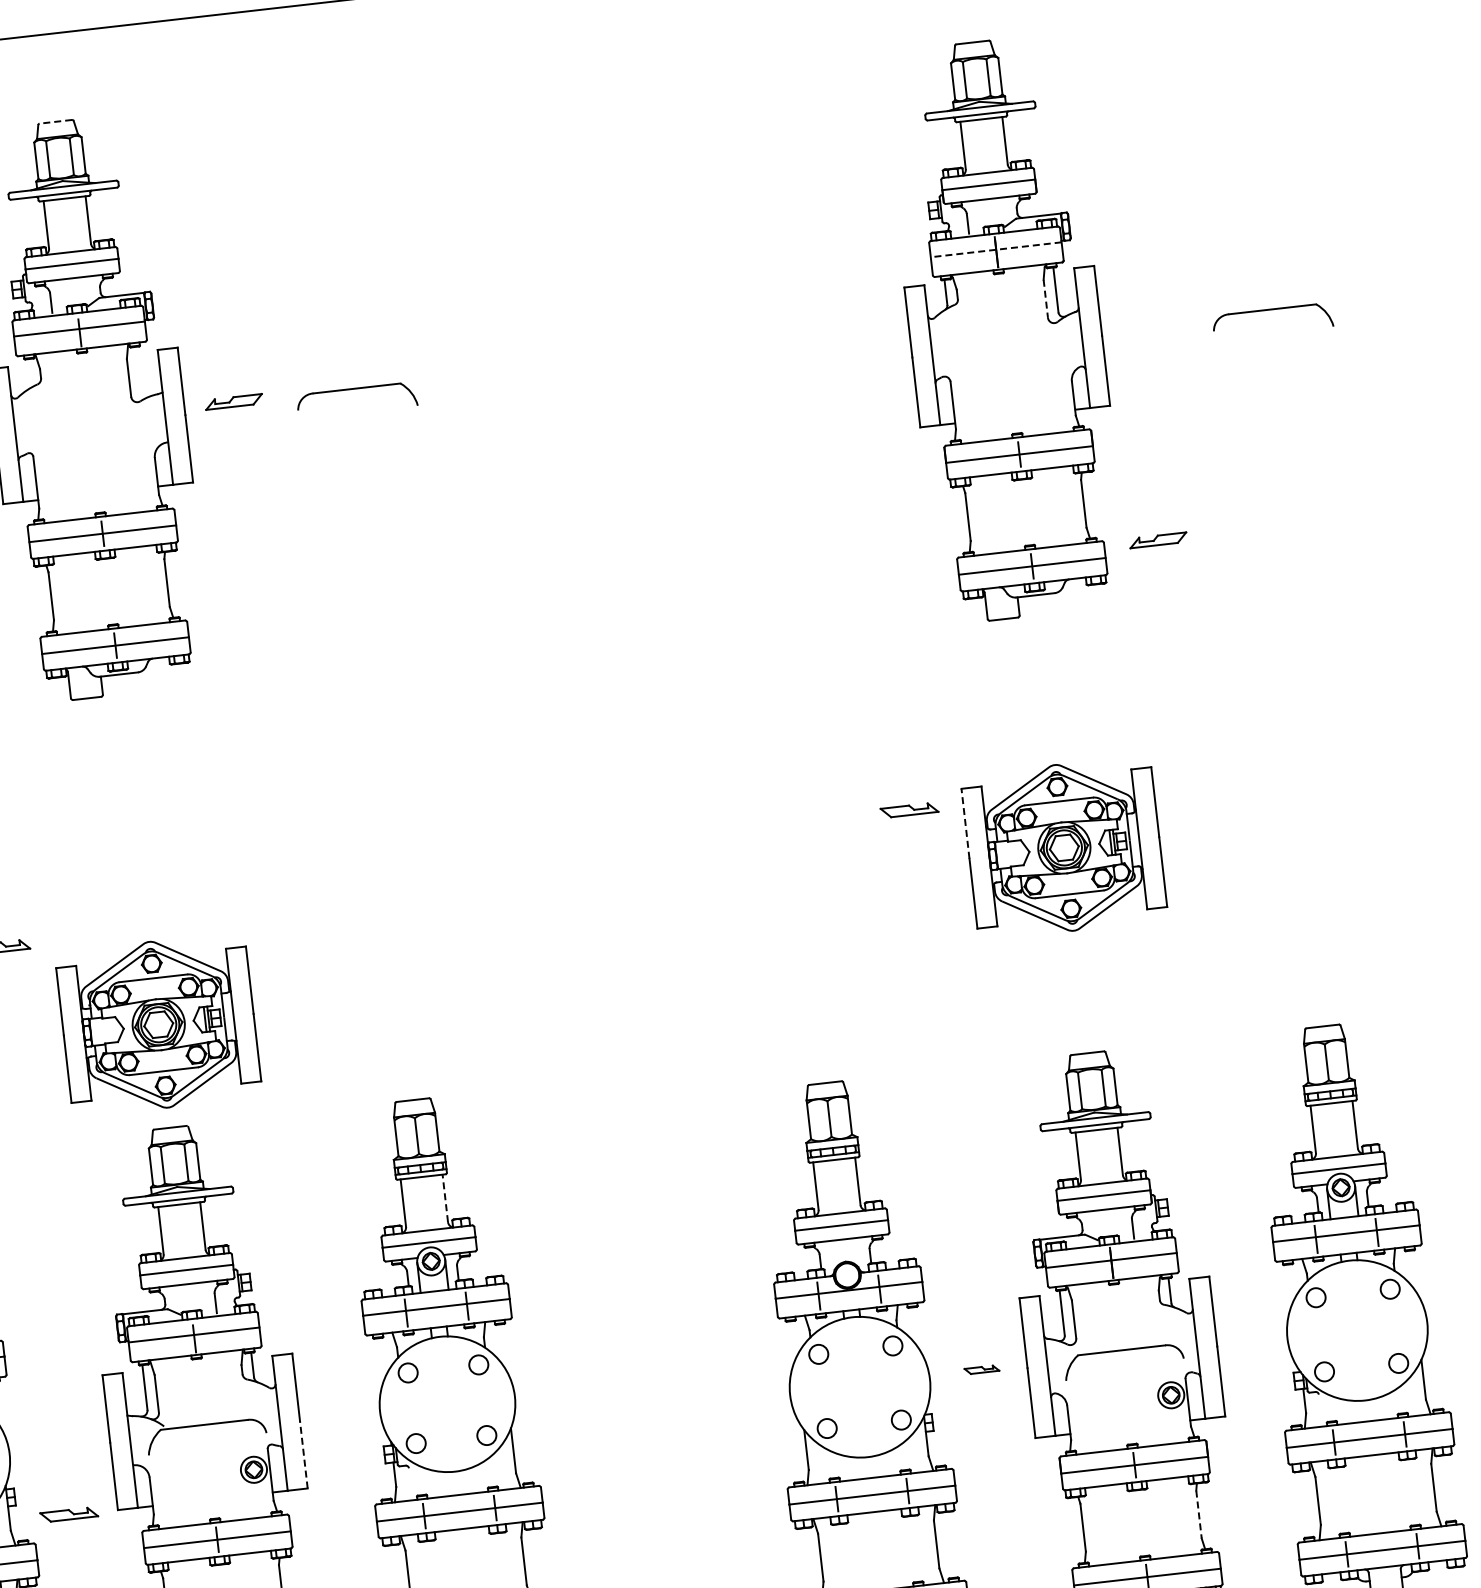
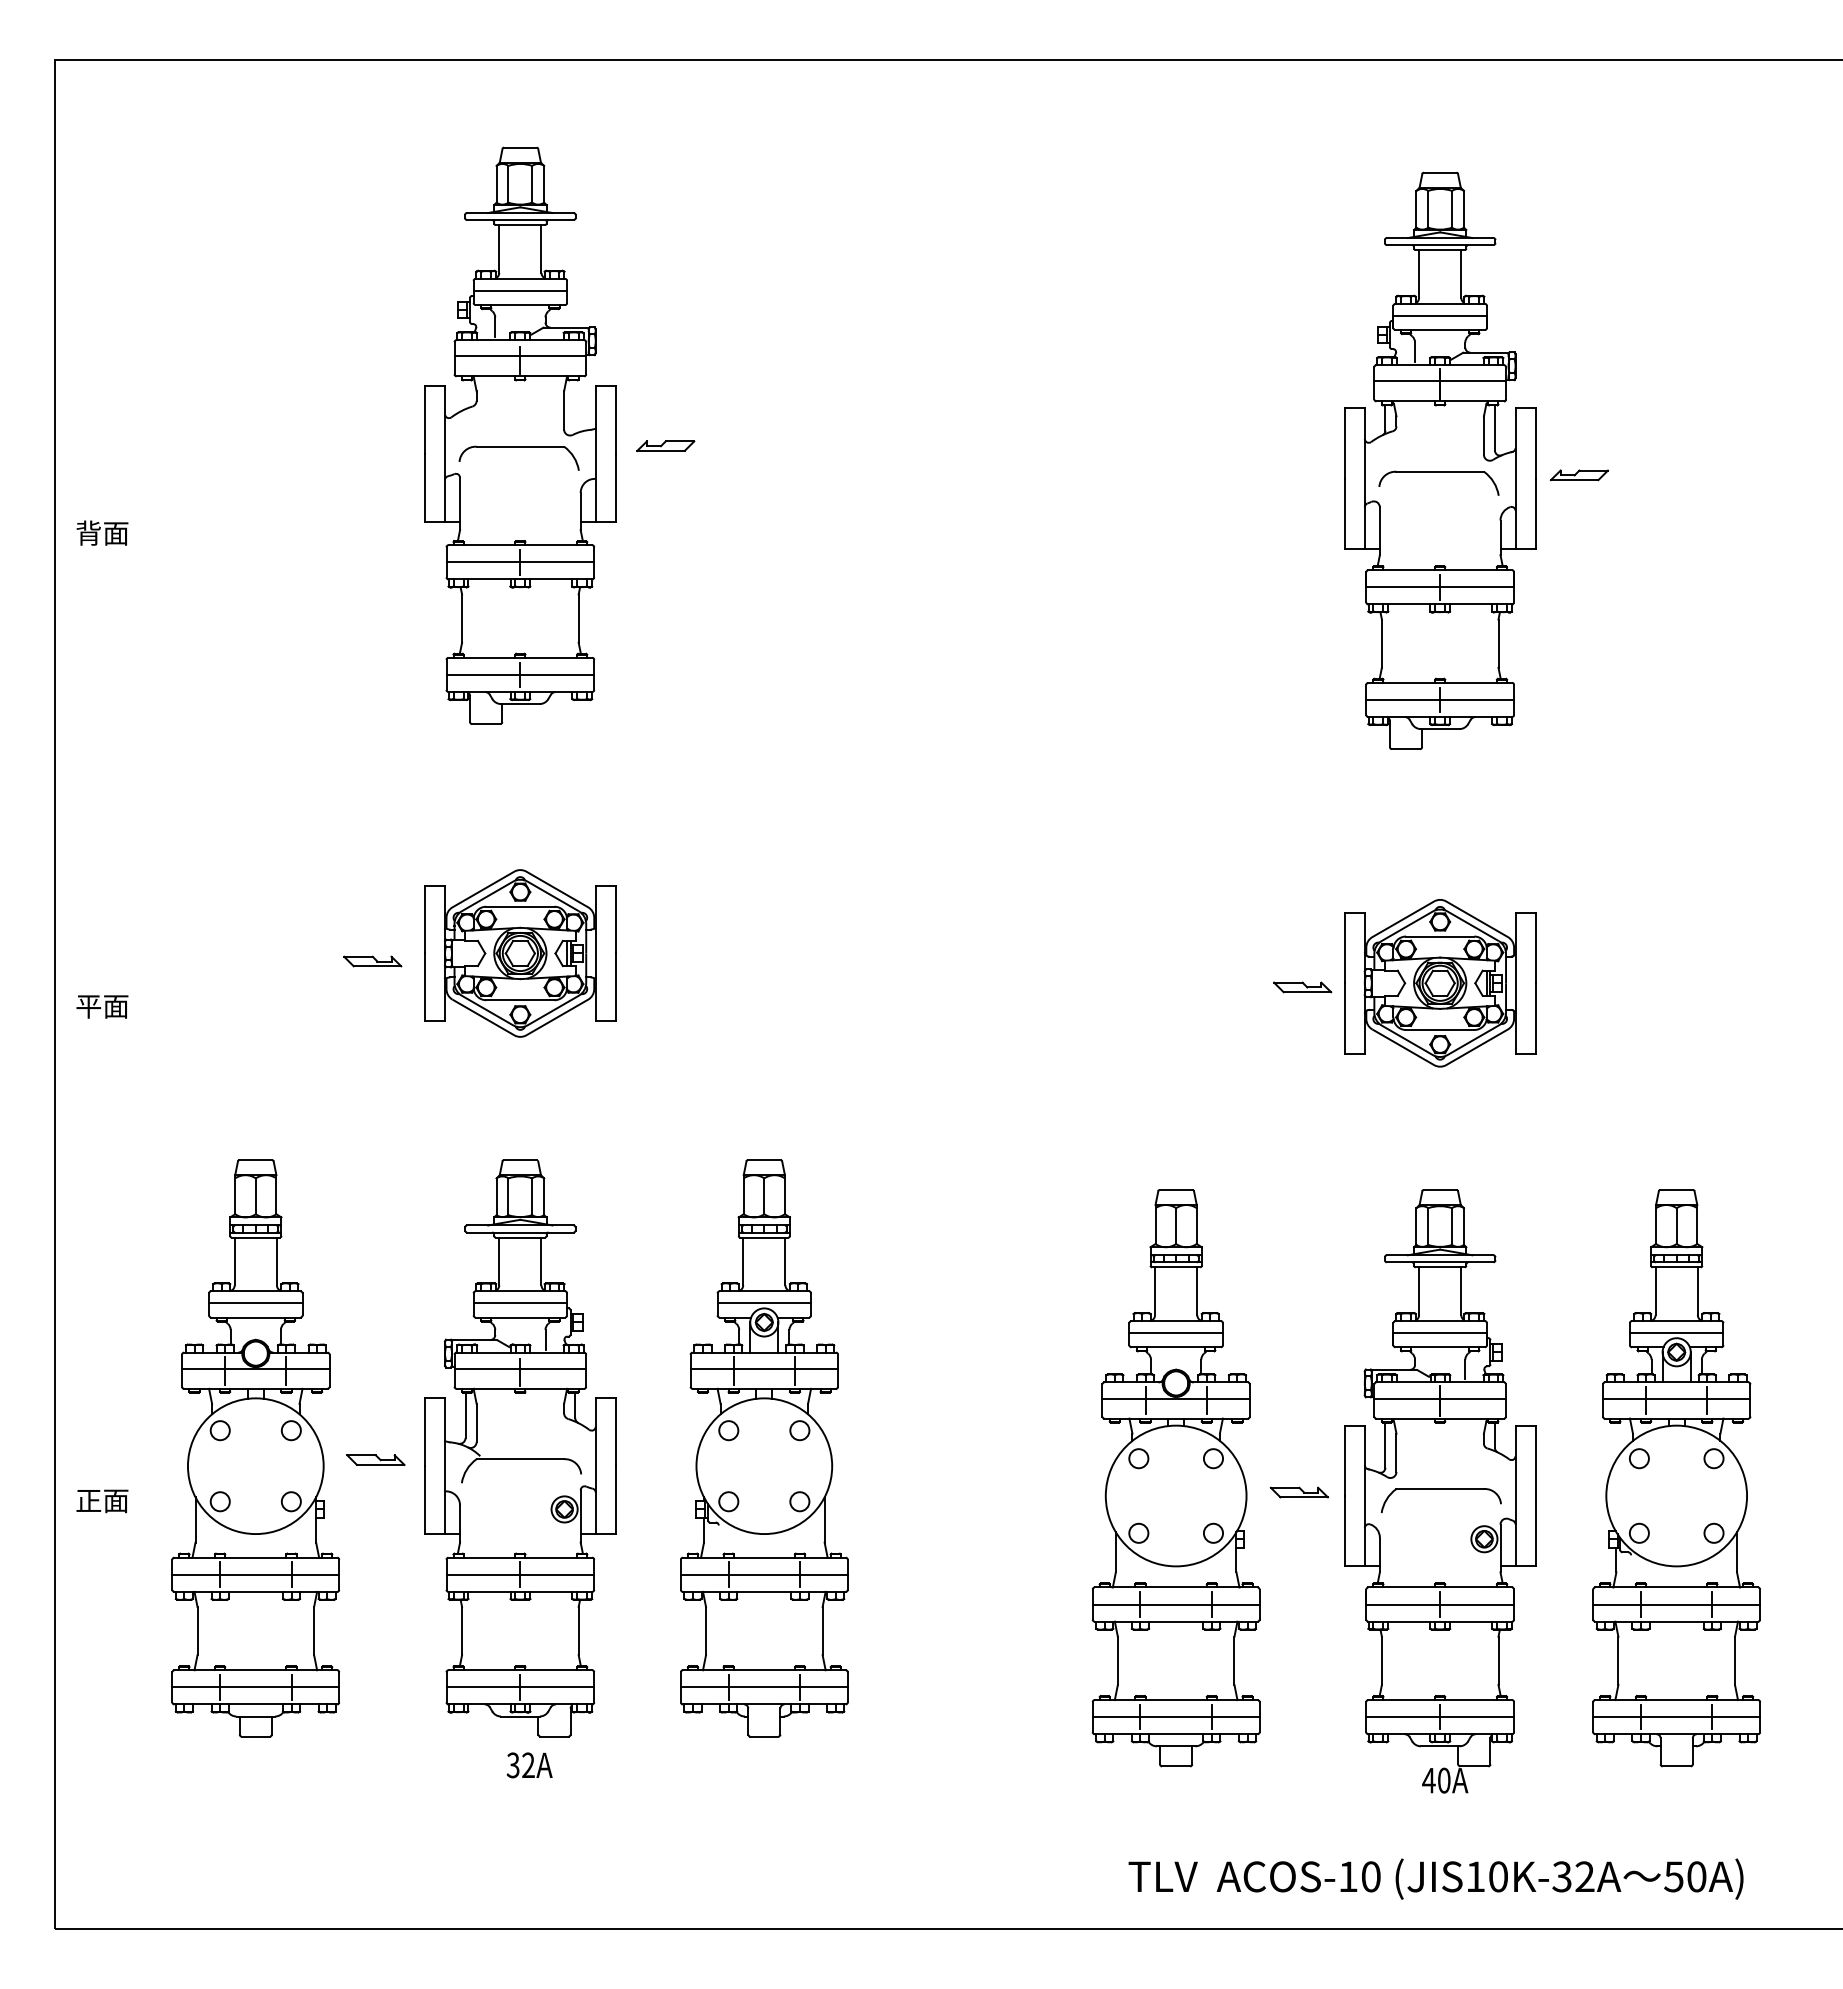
line: (54, 121) -> (519, 147), dashed -> solid
line: (996, 249) -> (1440, 381), dashed -> solid
line: (1045, 299) -> (1483, 436), dashed -> solid
part: (1271, 310) -> (1438, 472), moved
part: (355, 389) -> (518, 447), moved
part: (1157, 540) -> (1578, 475), moved
part: (909, 810) -> (1302, 987), moved
line: (965, 823) -> (1344, 947), dashed -> solid
part: (158, 1024) -> (520, 953), moved
line: (445, 1198) -> (785, 1261), dashed -> solid
part: (981, 1369) -> (1298, 1492), size x1.67
line: (303, 1455) -> (615, 1500), dashed -> solid
part: (68, 1514) -> (375, 1459), moved
line: (1199, 1515) -> (1498, 1661), dashed -> solid

